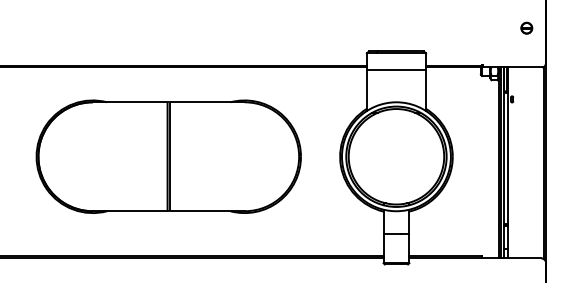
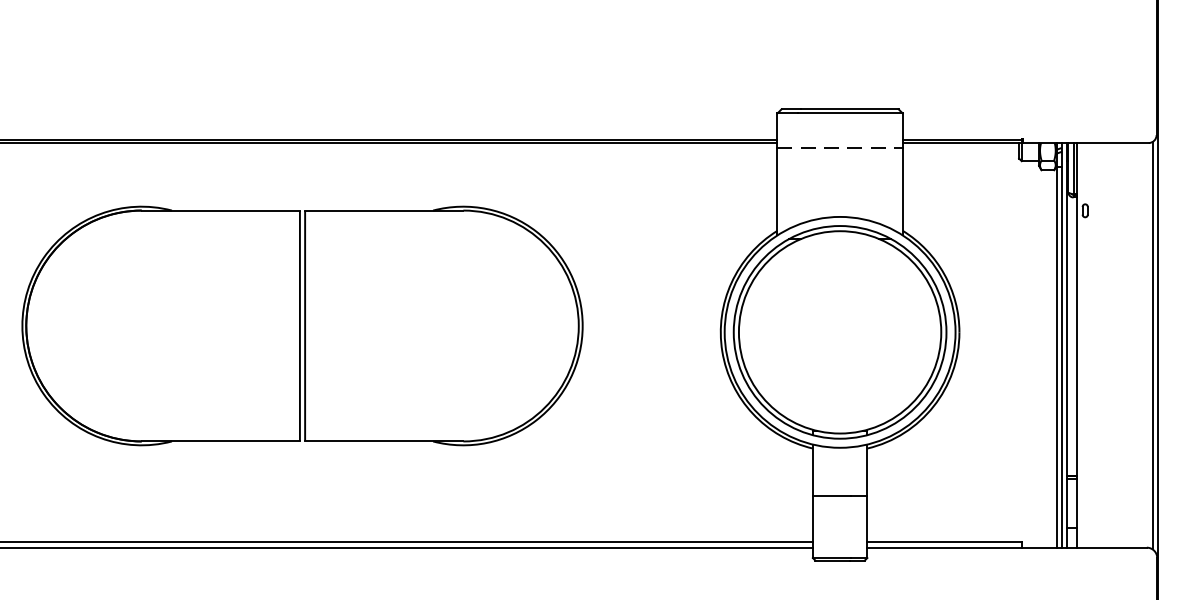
part: (526, 27) -> (1115, 58), removed
line: (396, 69) -> (840, 147), solid -> dashed
part: (168, 156) -> (301, 325), moved

